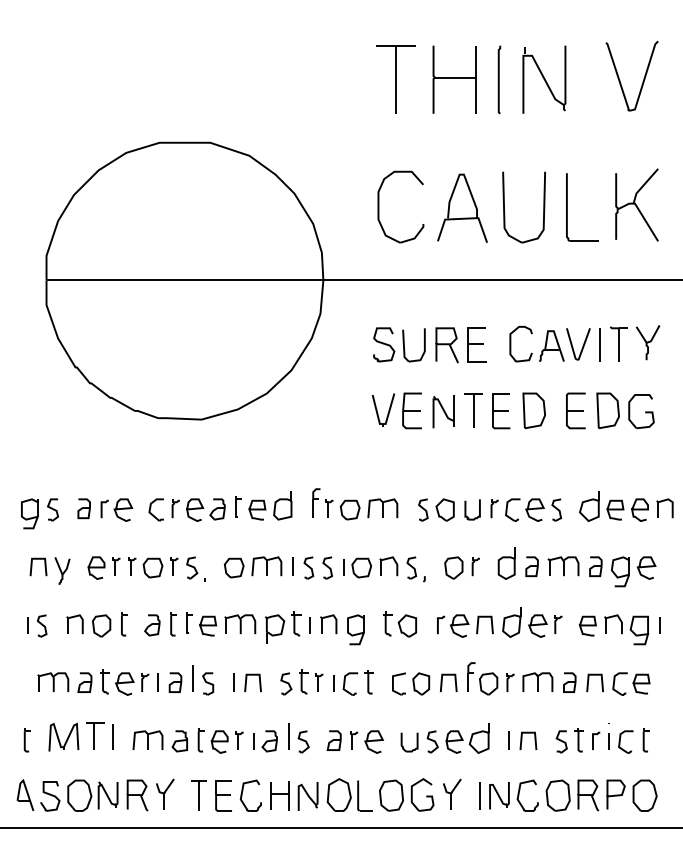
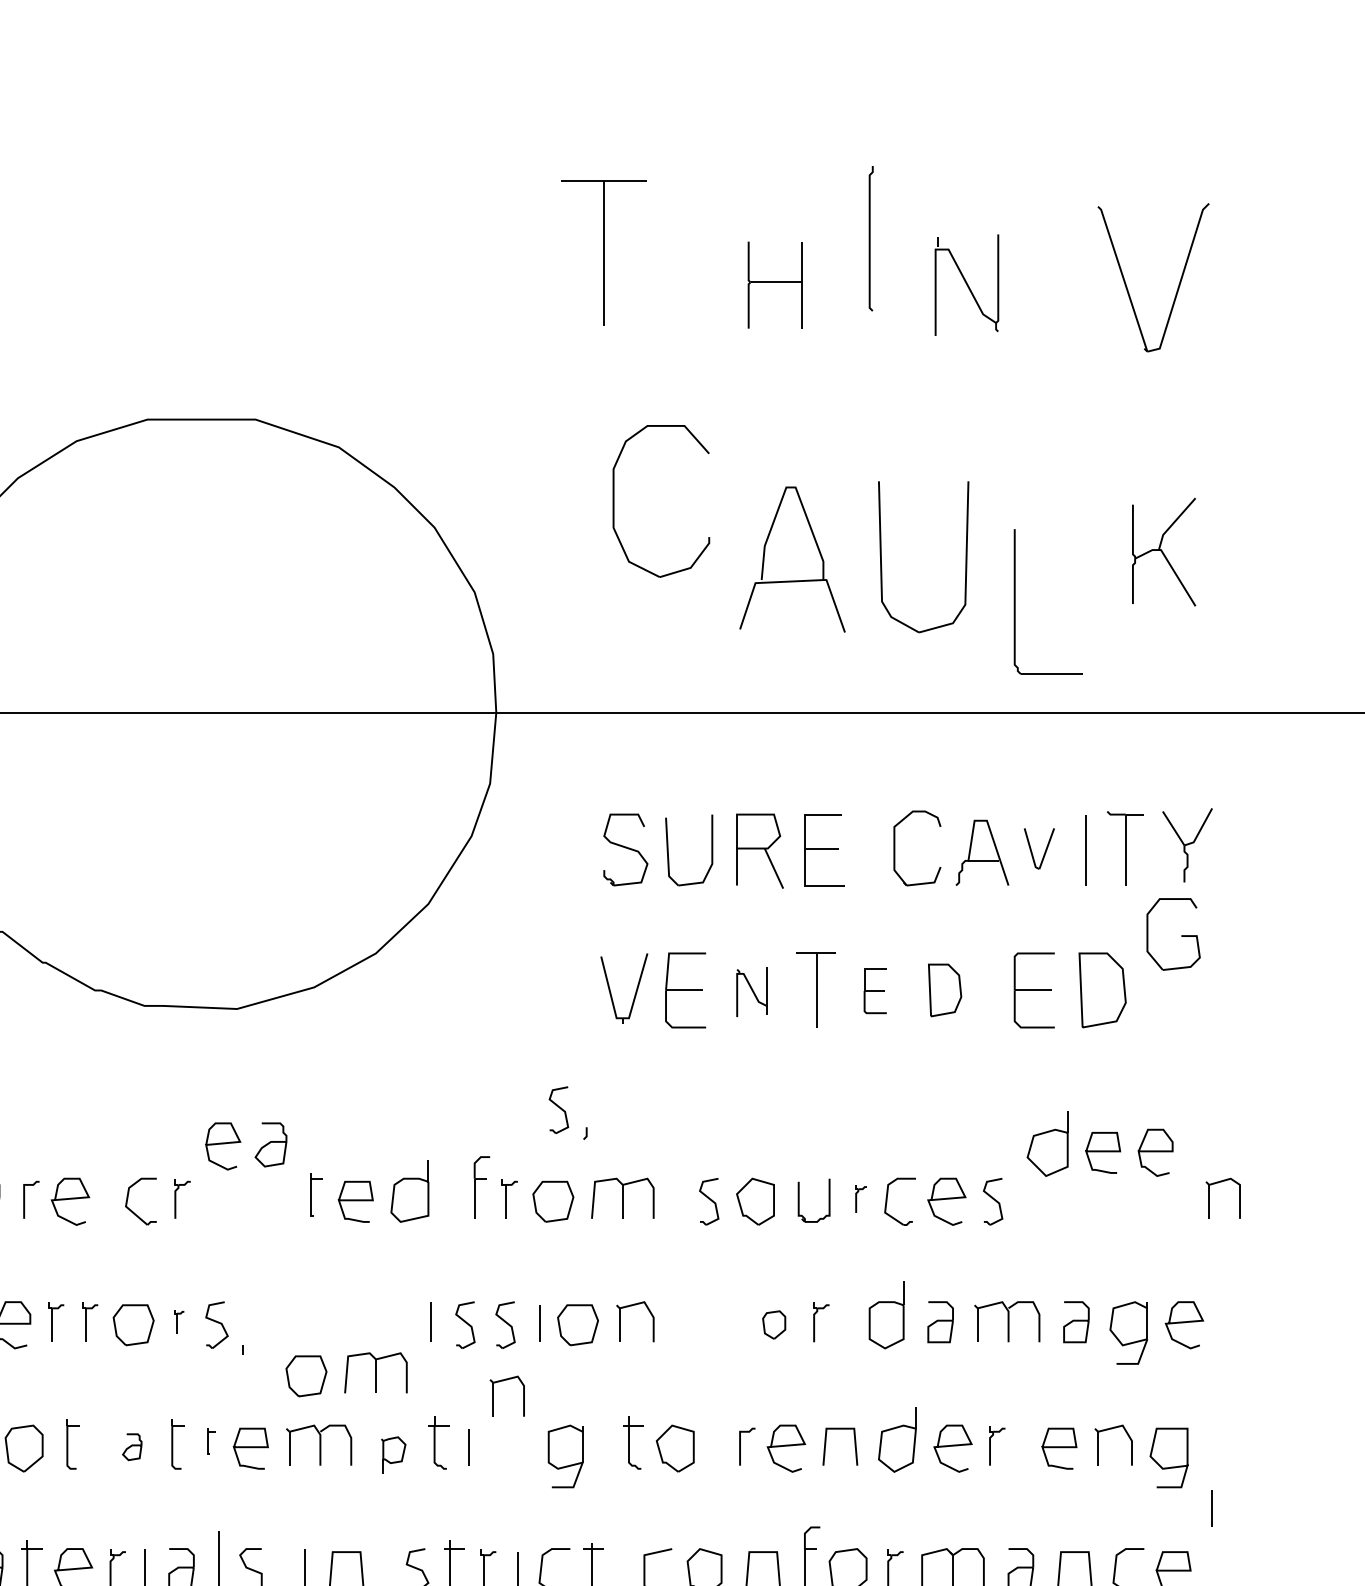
part: (395, 79) -> (603, 252), moved
part: (454, 79) -> (775, 284), size x0.6
line: (499, 79) -> (871, 238), moved
part: (544, 79) -> (967, 284), size x0.7
part: (636, 204) -> (1162, 550), size x0.7
part: (379, 206) -> (615, 499), moved
part: (567, 207) -> (1016, 602), moved
part: (578, 344) -> (1039, 849), size x0.6
part: (533, 410) -> (943, 989), size x0.7
part: (443, 411) -> (752, 991), size x0.7
part: (501, 411) -> (875, 991), size x0.6
part: (641, 411) -> (1173, 934), moved
part: (613, 506) -> (1099, 1144), moved
part: (494, 508) -> (860, 1198), size x0.7
part: (205, 509) -> (245, 1144), moved
part: (174, 566) -> (179, 1321), size x0.6
part: (253, 567) -> (347, 1374), moved
part: (453, 567) -> (773, 1323), size x0.6
part: (415, 569) -> (566, 1113), moved
part: (189, 622) -> (211, 1440), size x0.6
part: (328, 624) -> (507, 1396), moved
part: (152, 625) -> (132, 1447), size x0.6
line: (659, 625) -> (1211, 1509), moved
part: (275, 628) -> (394, 1453), size x0.6

